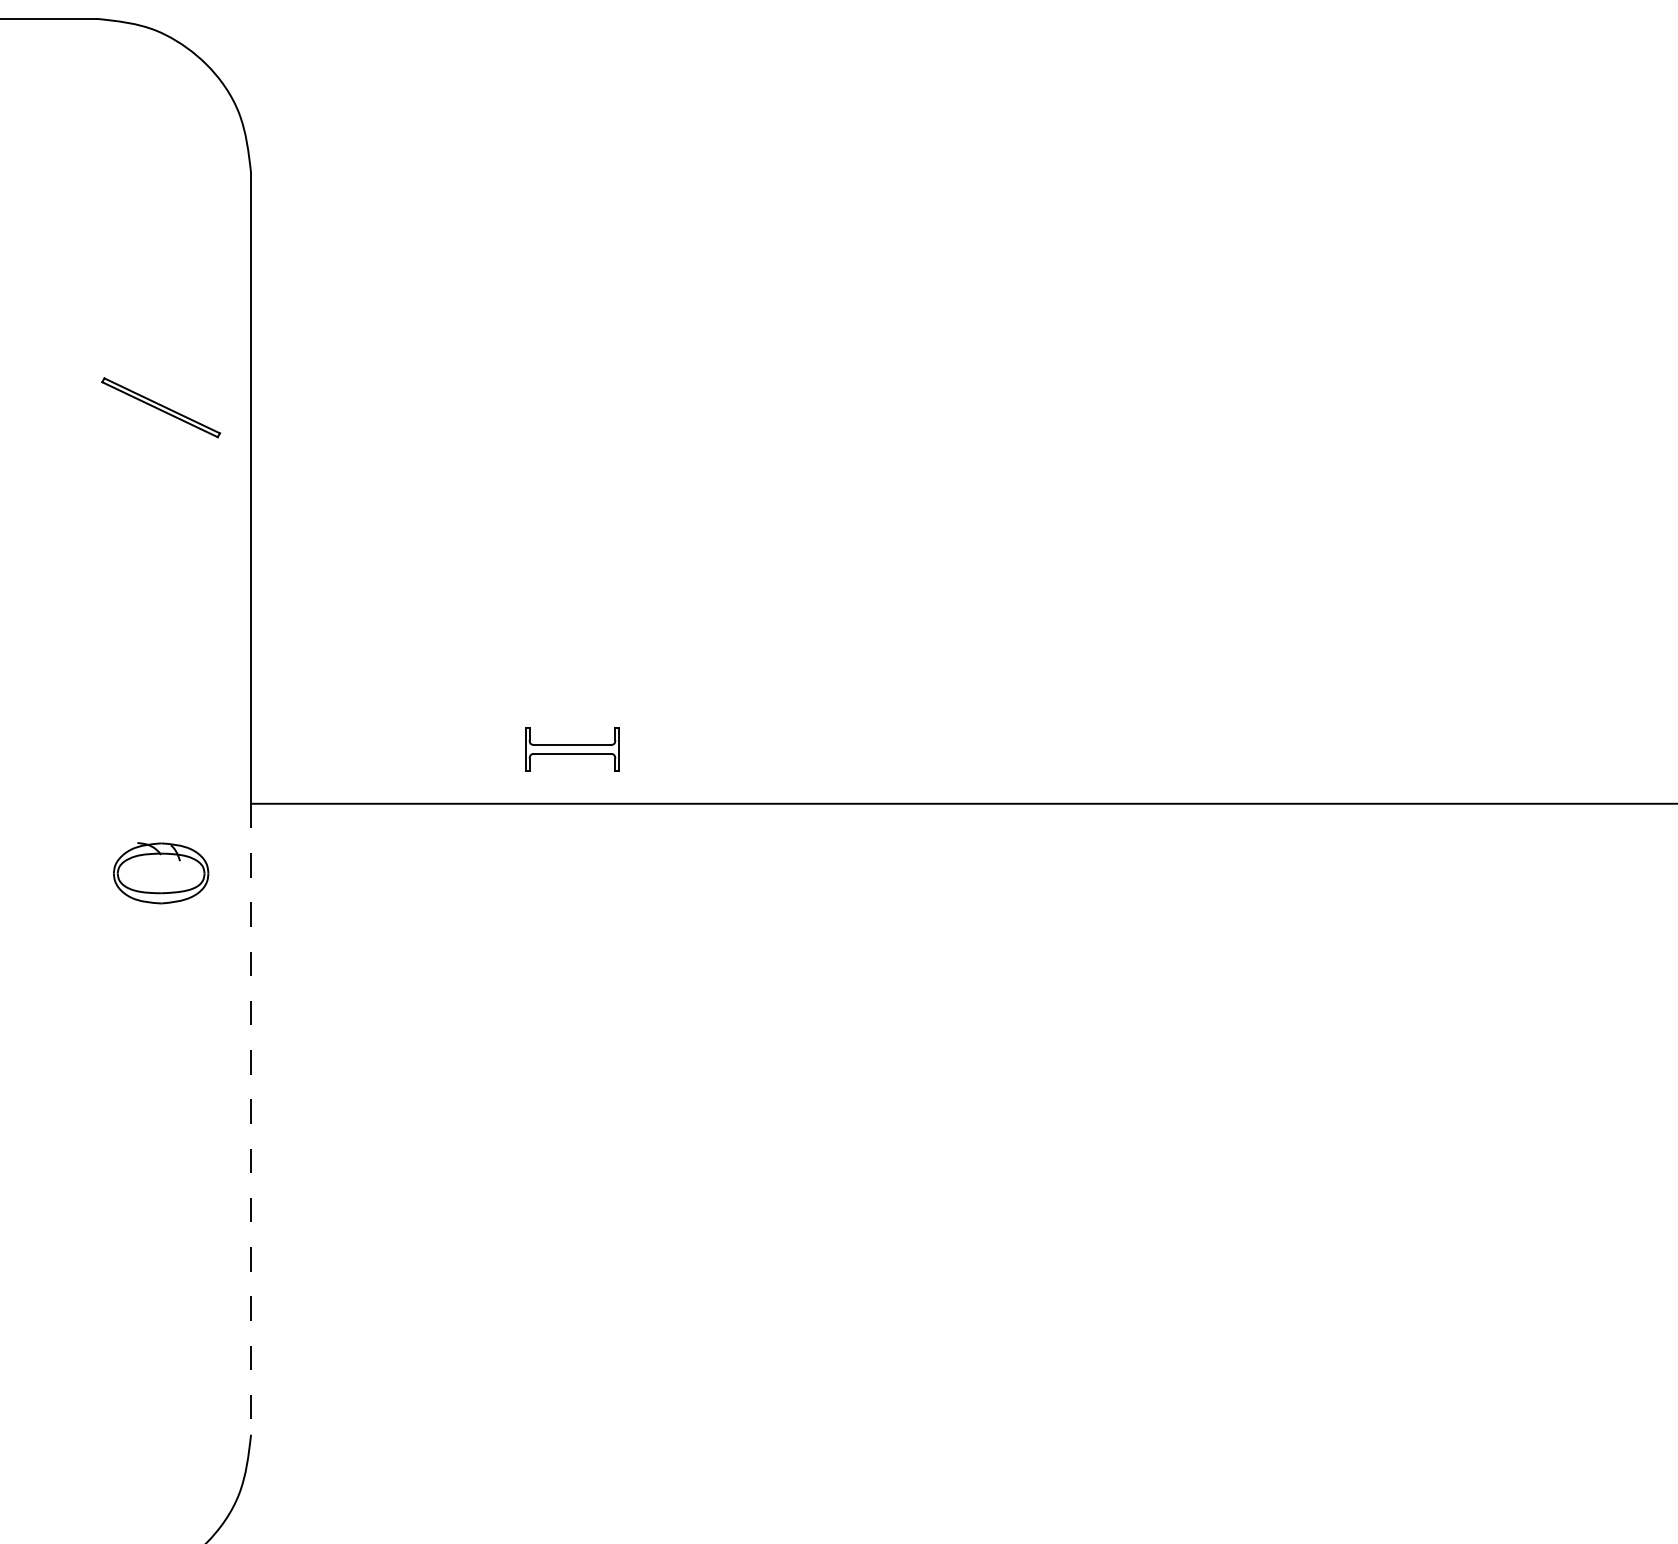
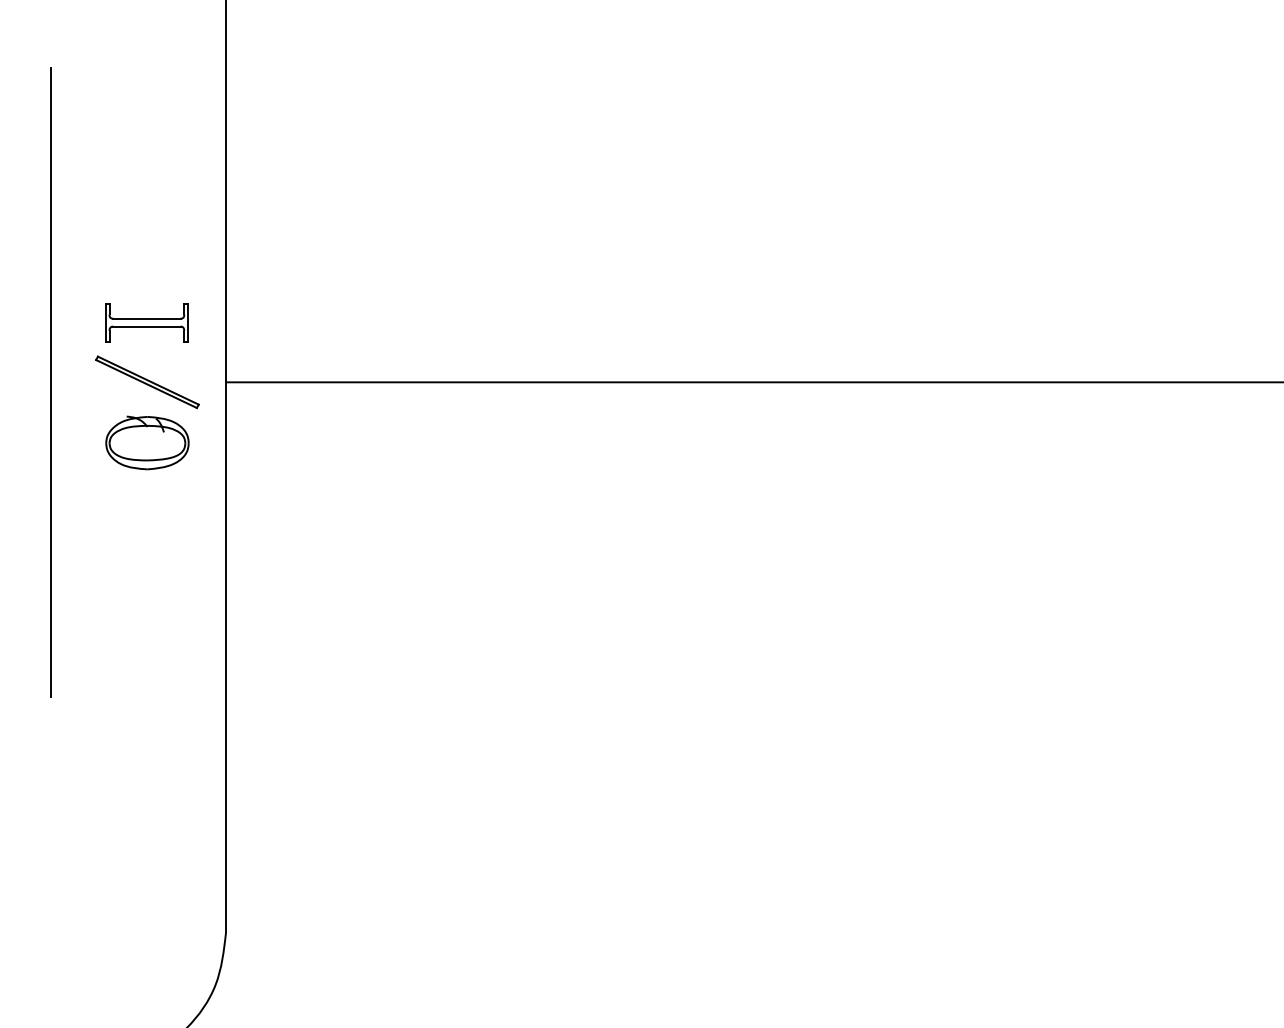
part: (160, 407) -> (146, 382), moved
part: (572, 749) -> (146, 322), moved
line: (51, 803) -> (51, 382), added
line: (251, 1119) -> (226, 657), dashed -> solid

